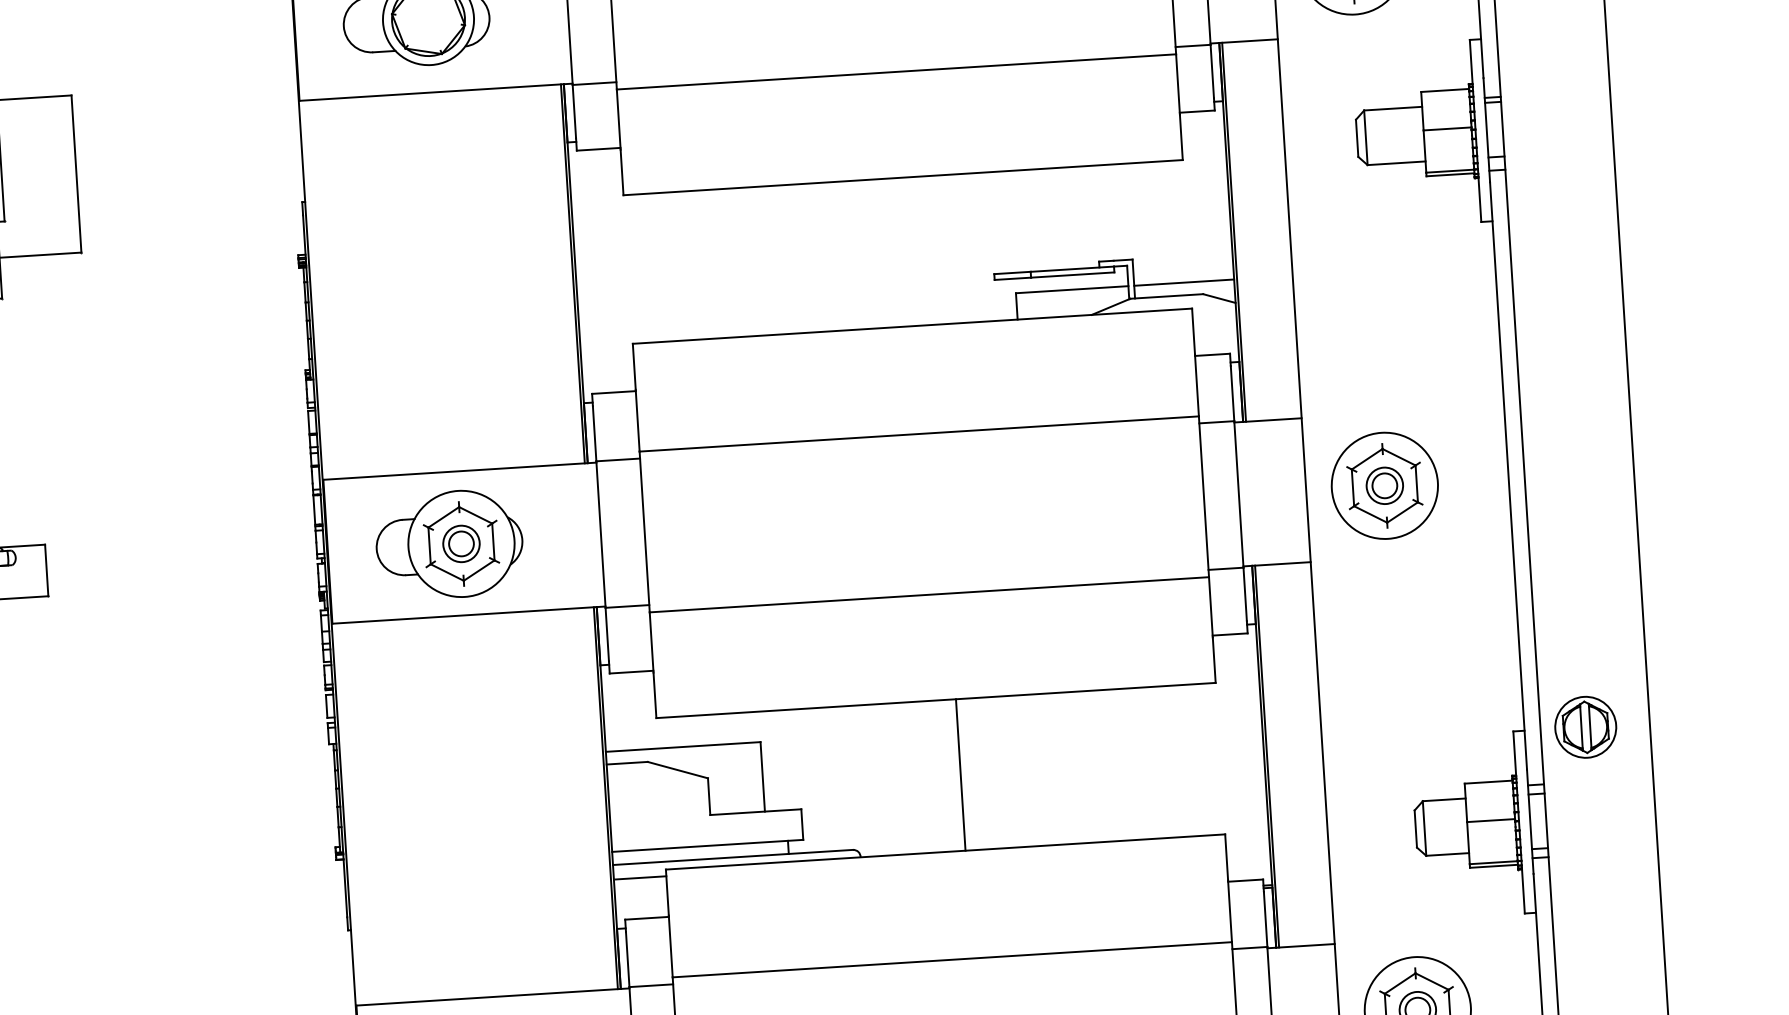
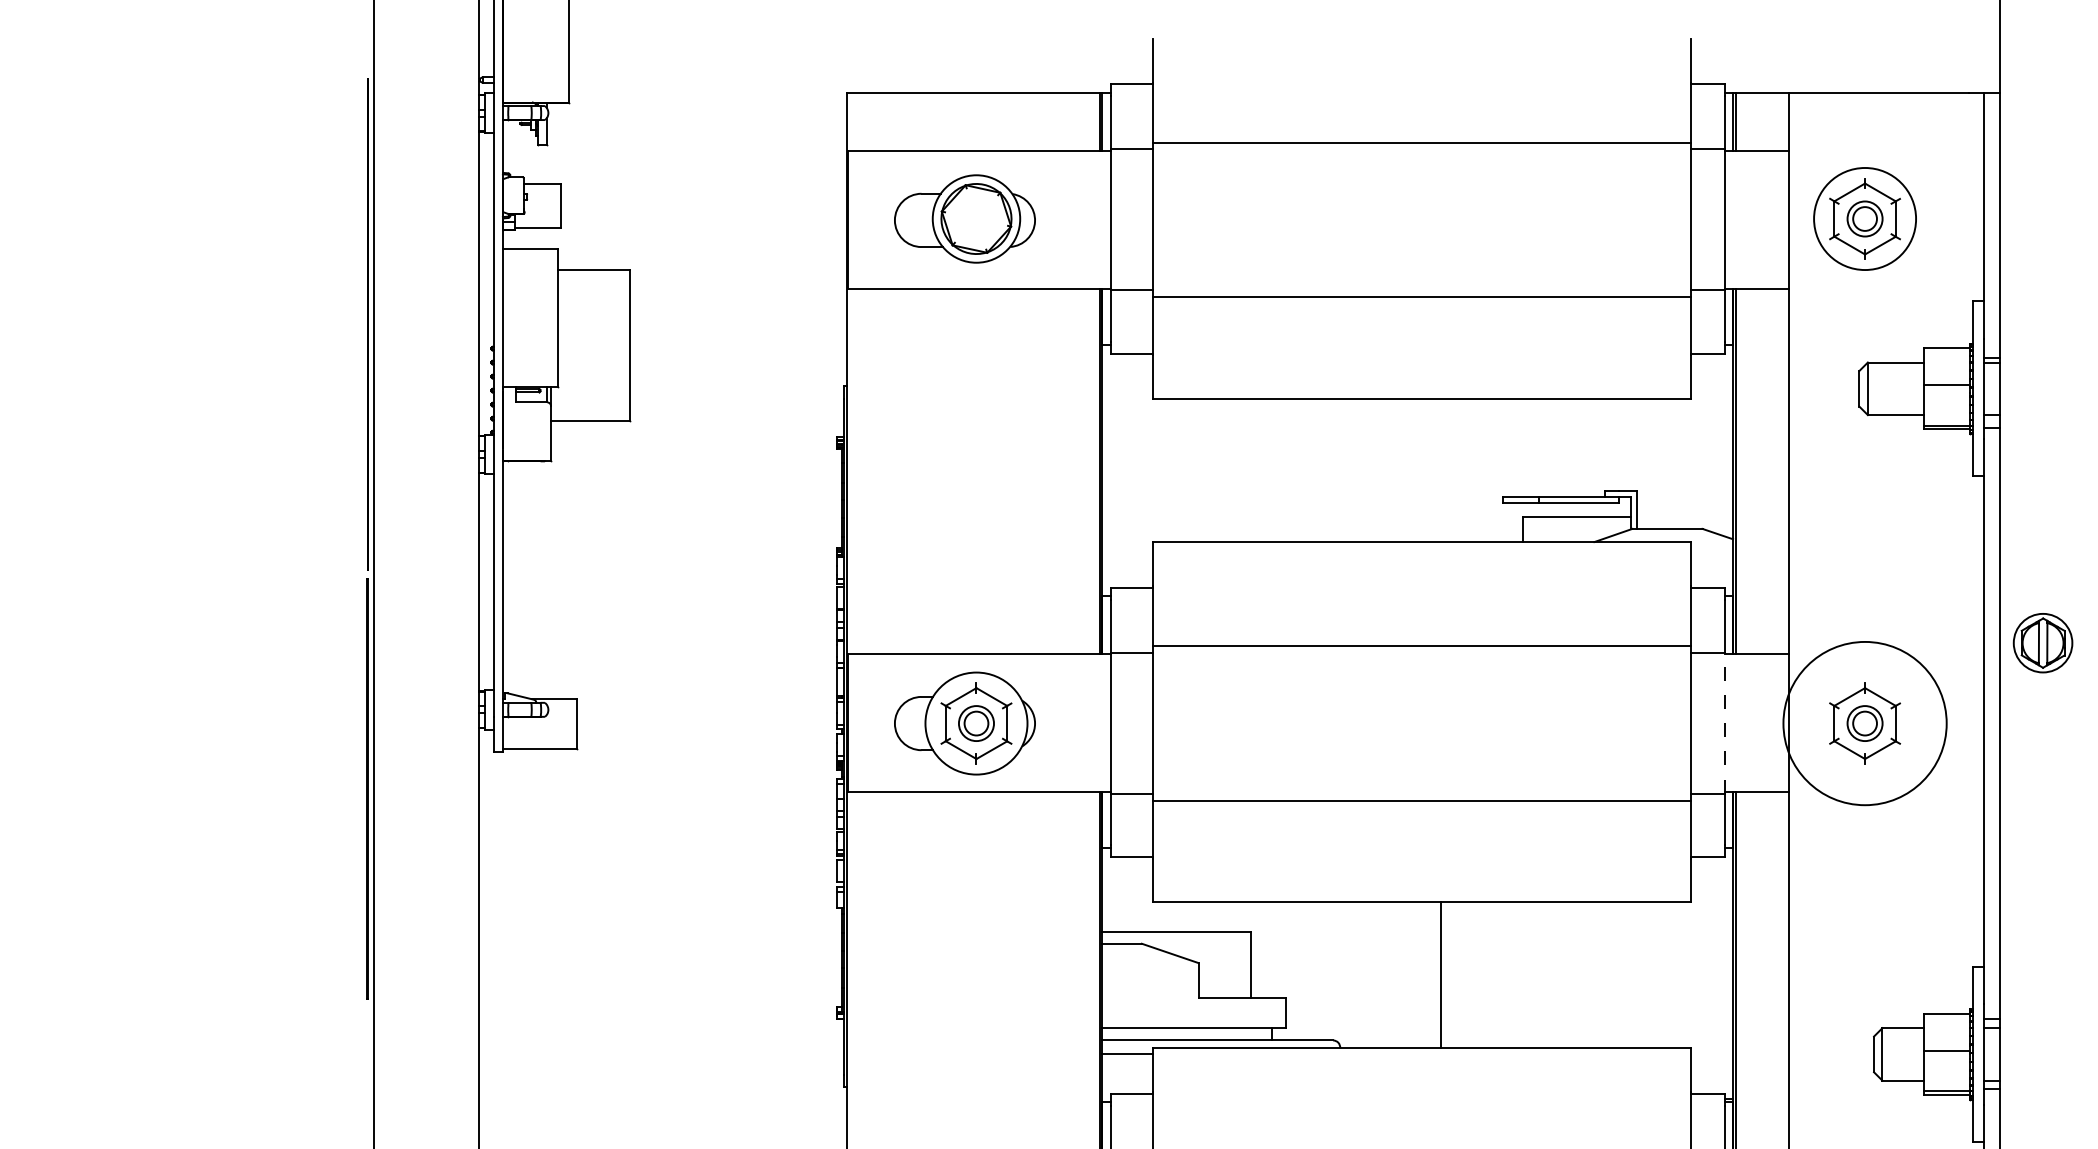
line: (1183, 282) -> (1684, 516), removed
circle: (1385, 485) -> (1865, 723), size x1.6
line: (1238, 493) -> (1724, 722), solid -> dashed
part: (1585, 727) -> (2042, 643), moved

